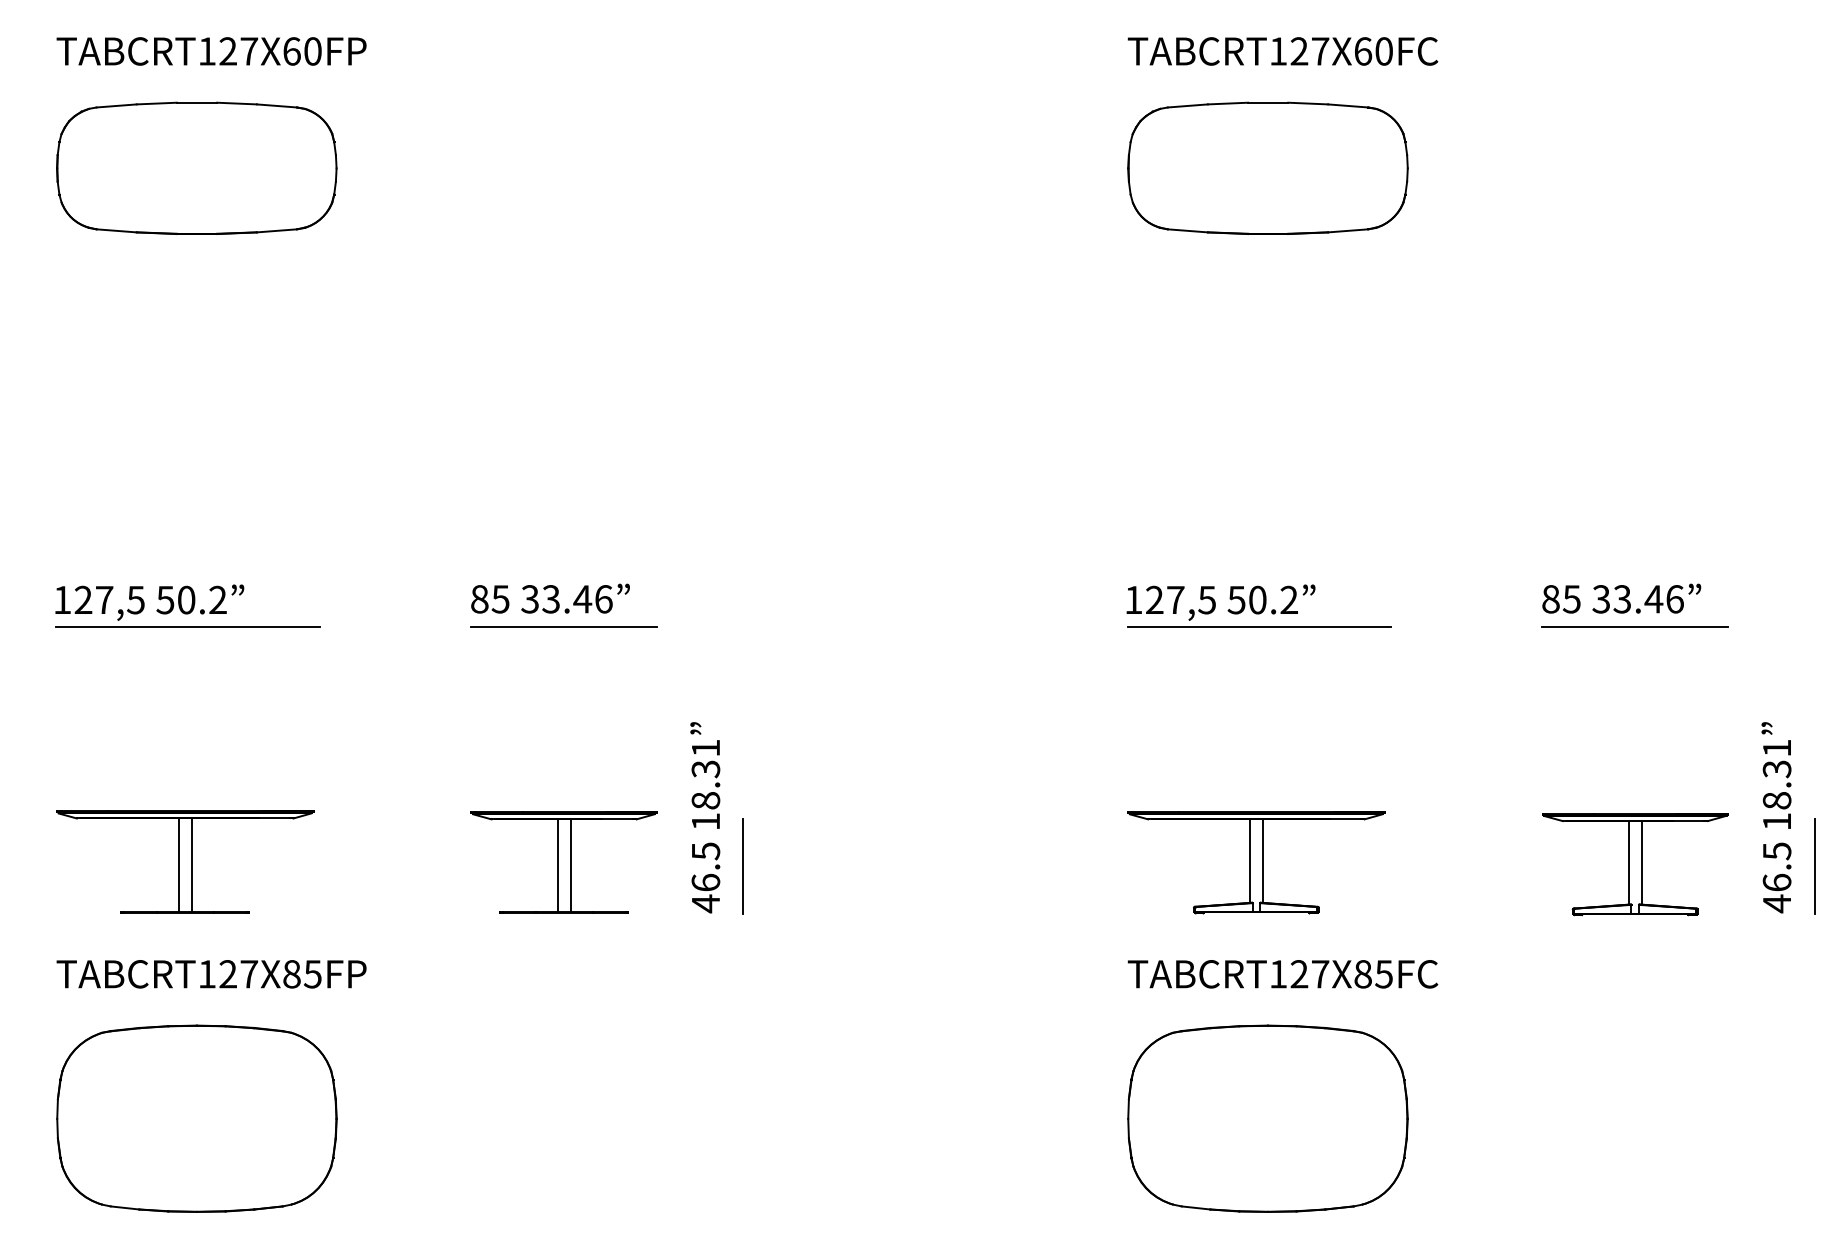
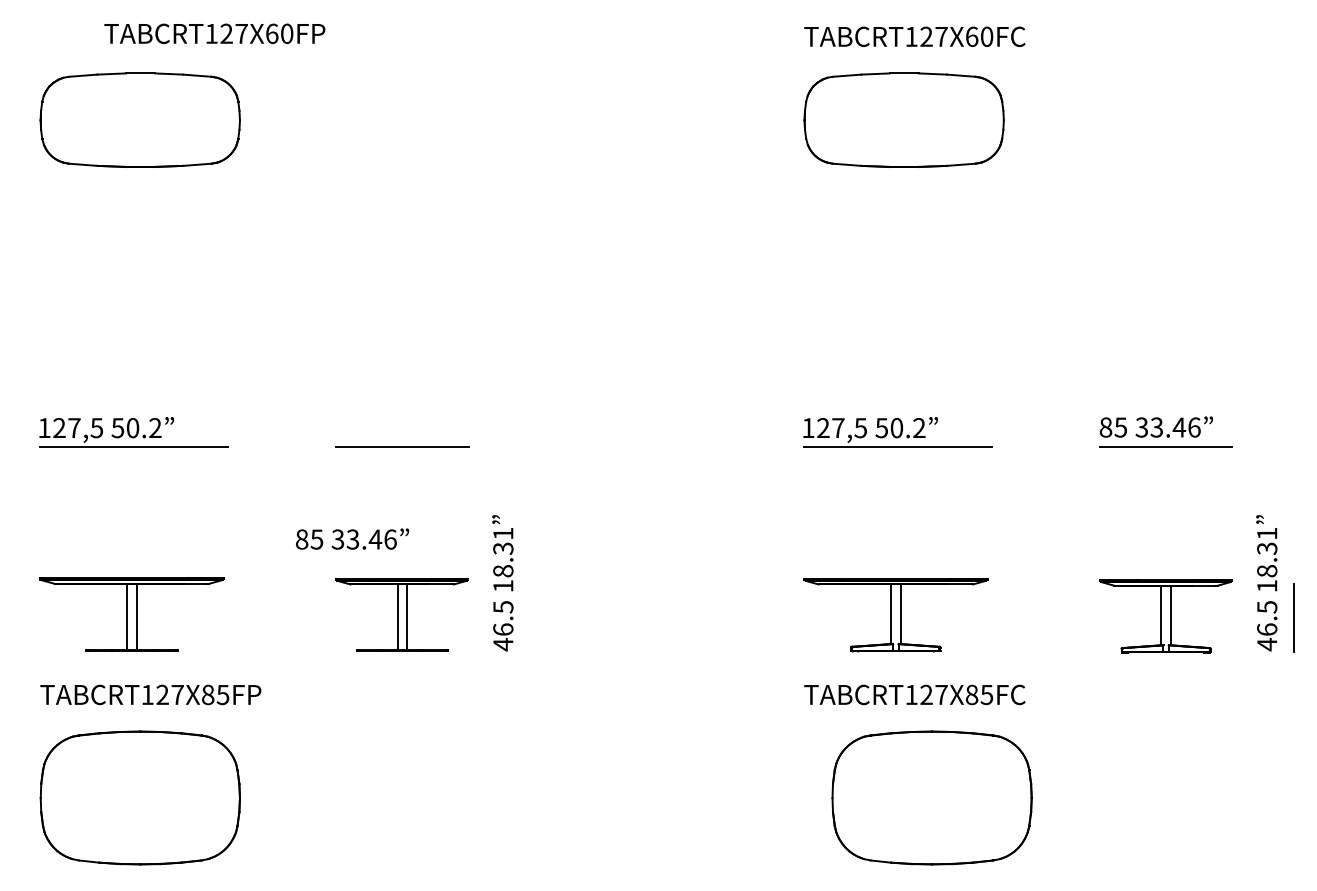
text: (211, 50) -> (214, 33), moved
text: (550, 597) -> (352, 538), moved
line: (744, 865) -> (530, 617), removed
part: (1267, 1118) -> (931, 797), moved

